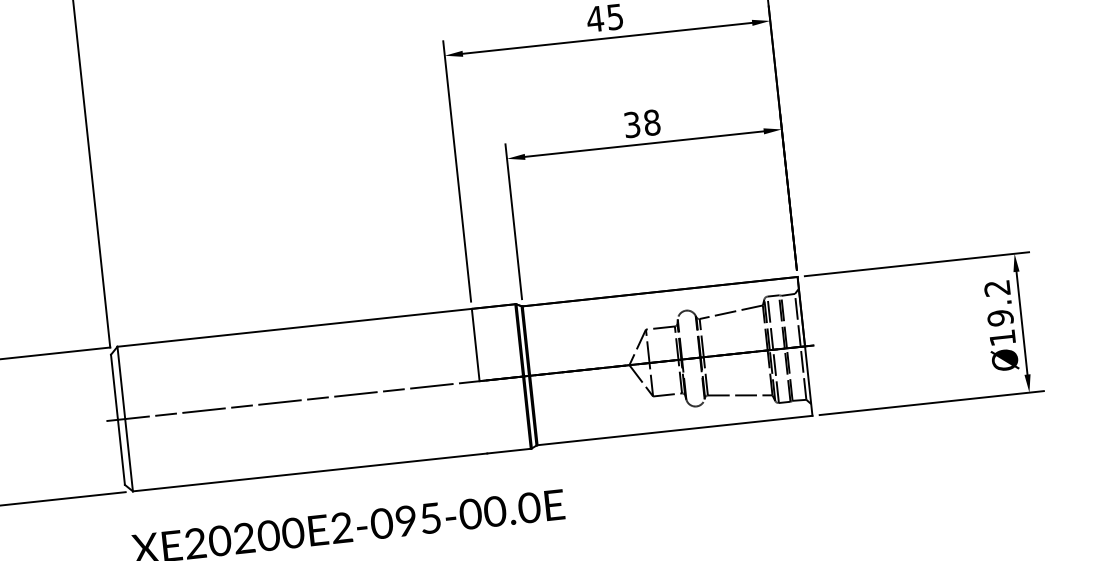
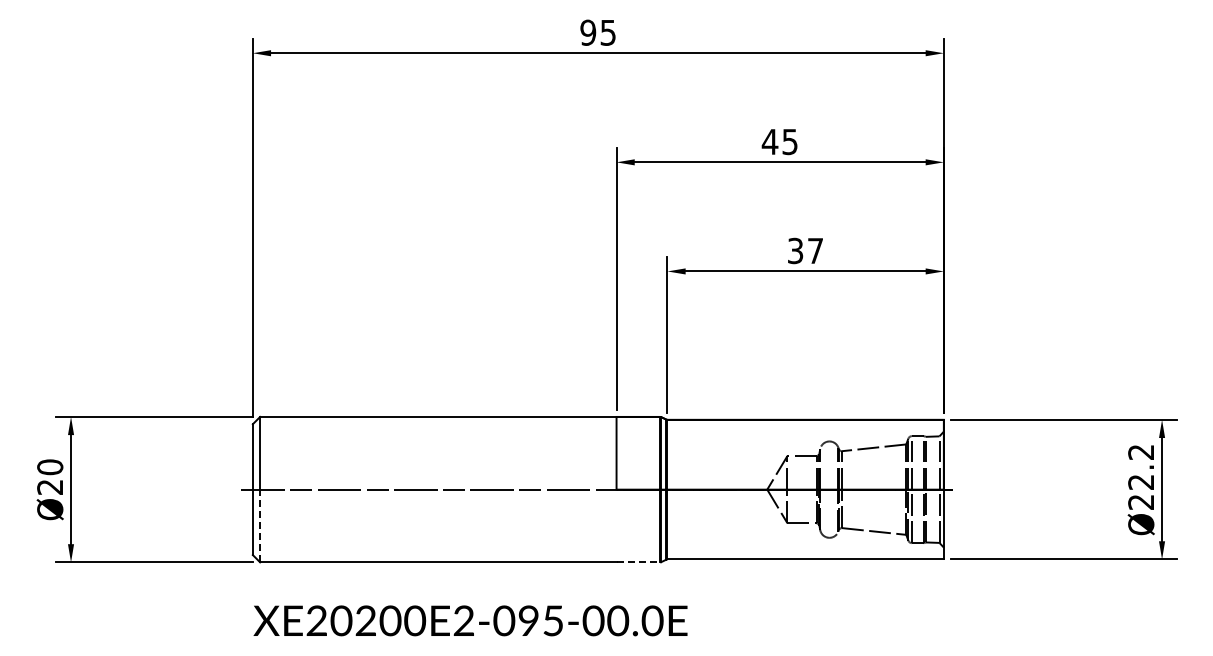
text: (652, 122) -> (815, 250), 38 -> 37
text: (1001, 327) -> (1141, 491), Ø19.2 -> Ø22.2
line: (509, 451) -> (638, 562), solid -> dashed
line: (129, 454) -> (260, 525), solid -> dashed

